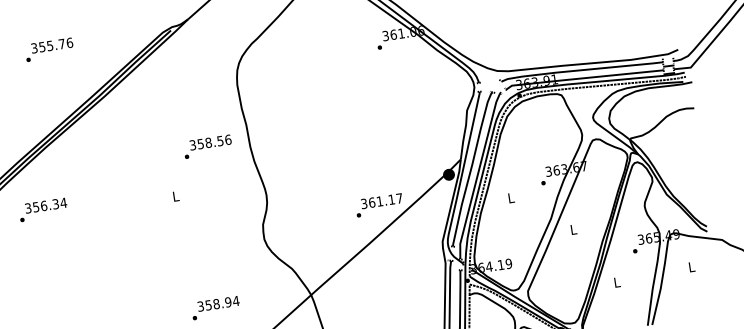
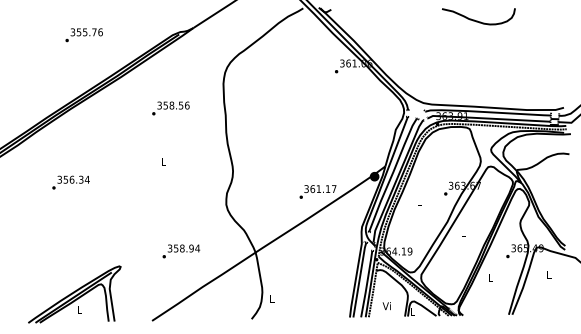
text: (207, 146) -> (170, 108), moved
text: (42, 209) -> (70, 182), moved

